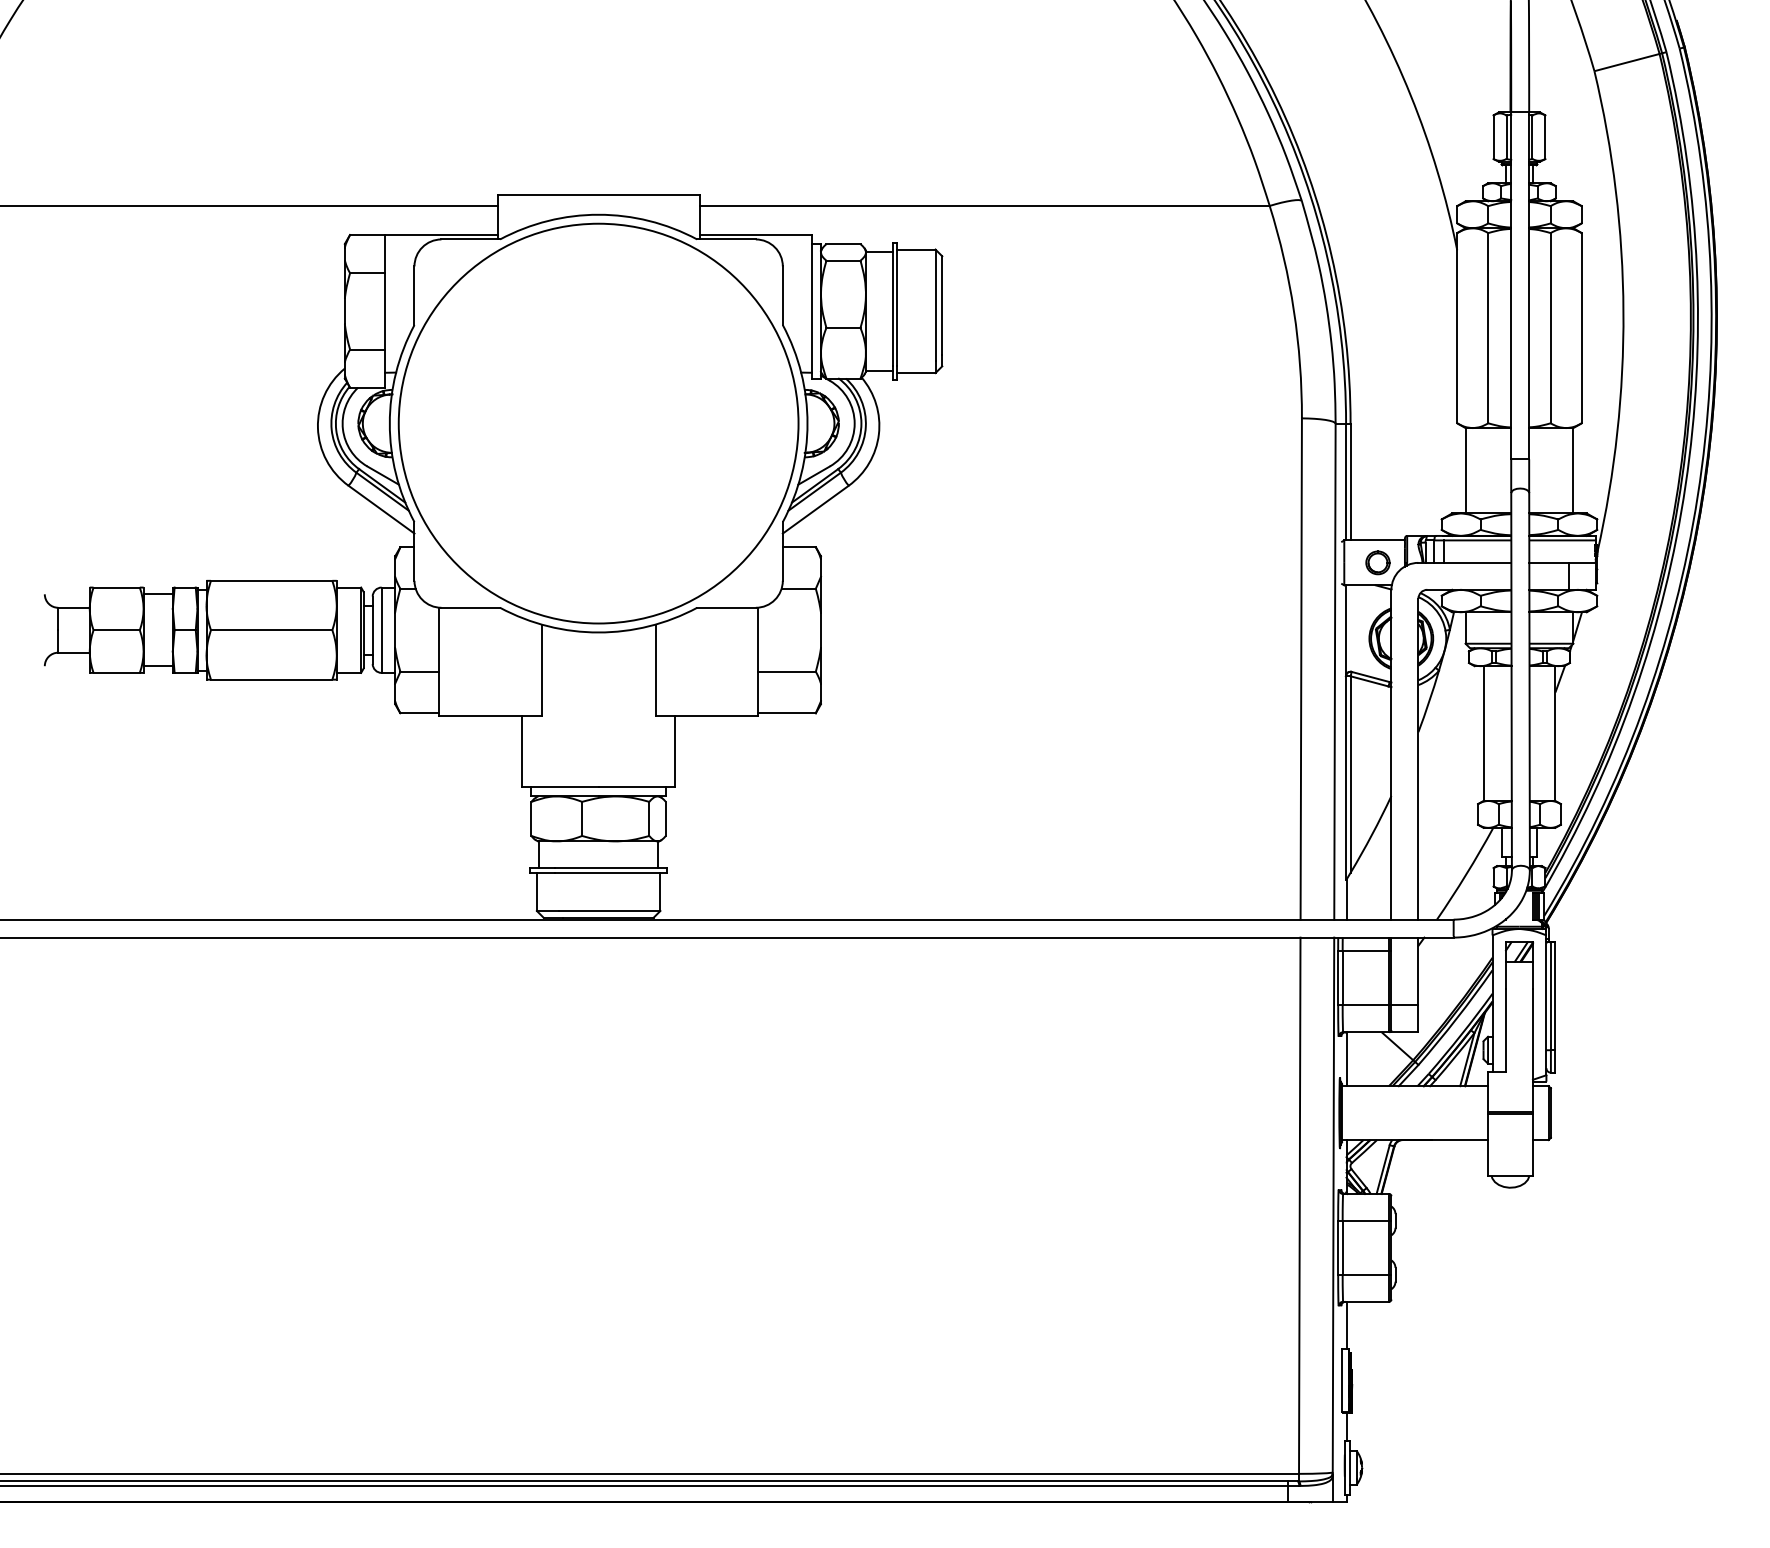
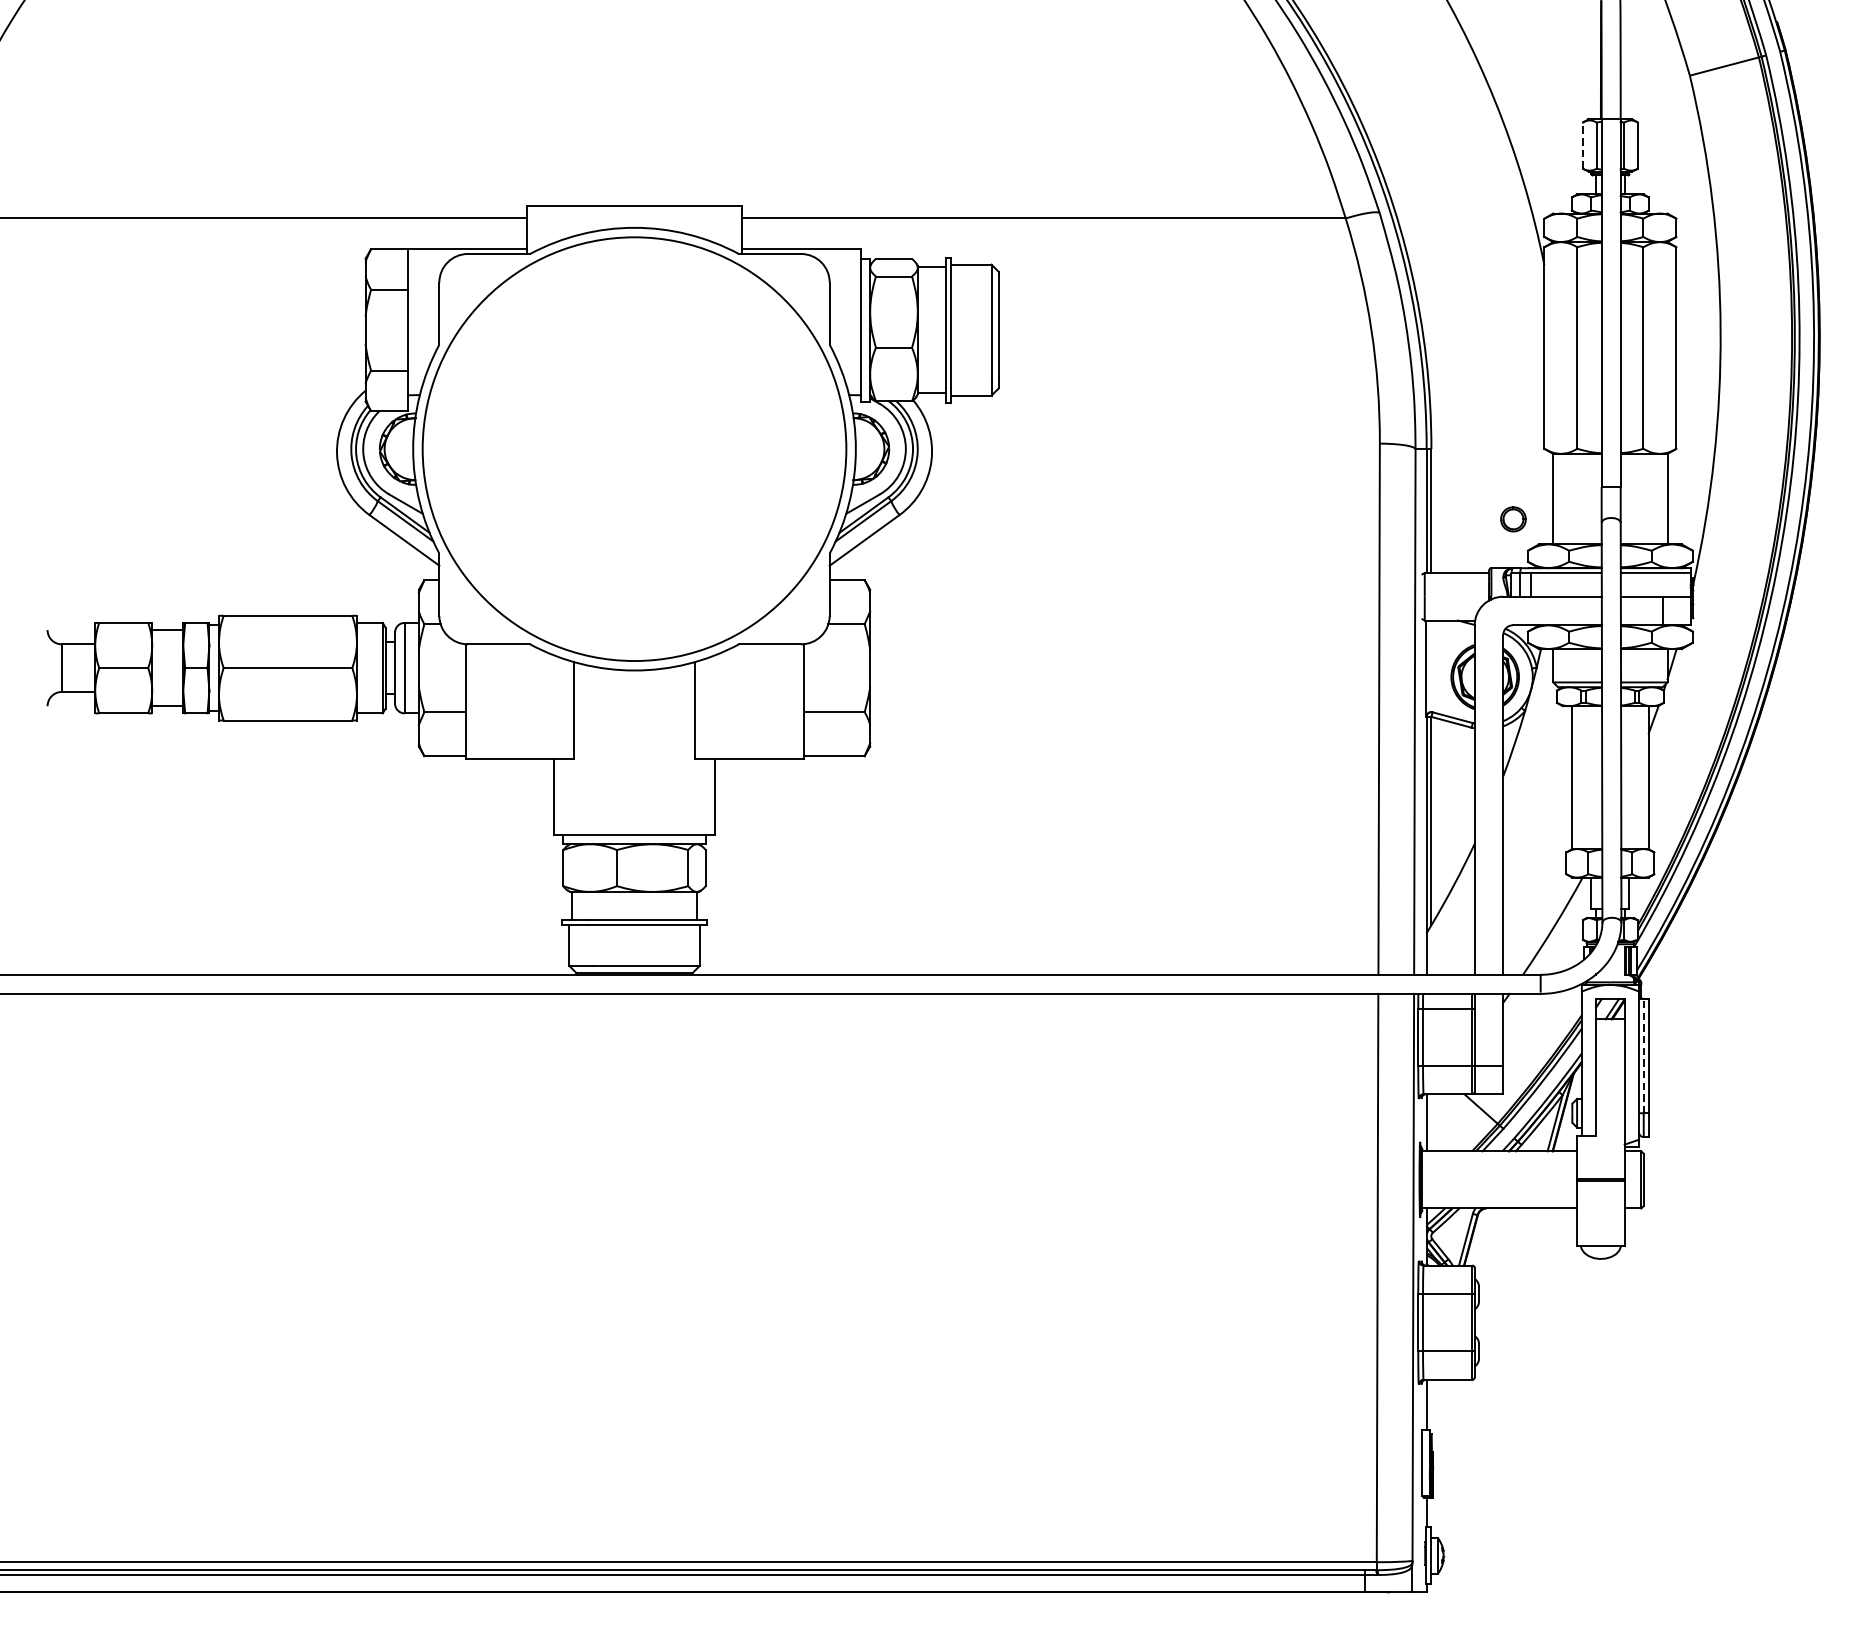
line: (1493, 137) -> (1582, 145), solid -> dashed
part: (1377, 562) -> (1512, 518), moved
line: (1550, 996) -> (1643, 1056), solid -> dashed

